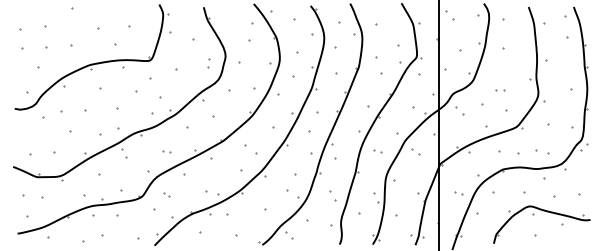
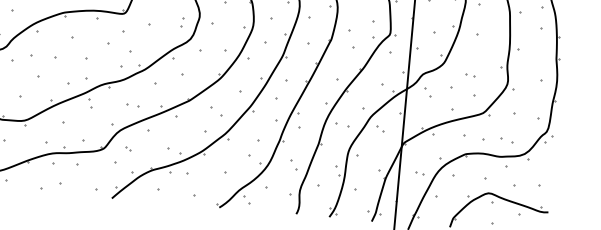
part: (166, 151) -> (132, 105), size x1.6
part: (377, 151) -> (342, 124), size x1.6

